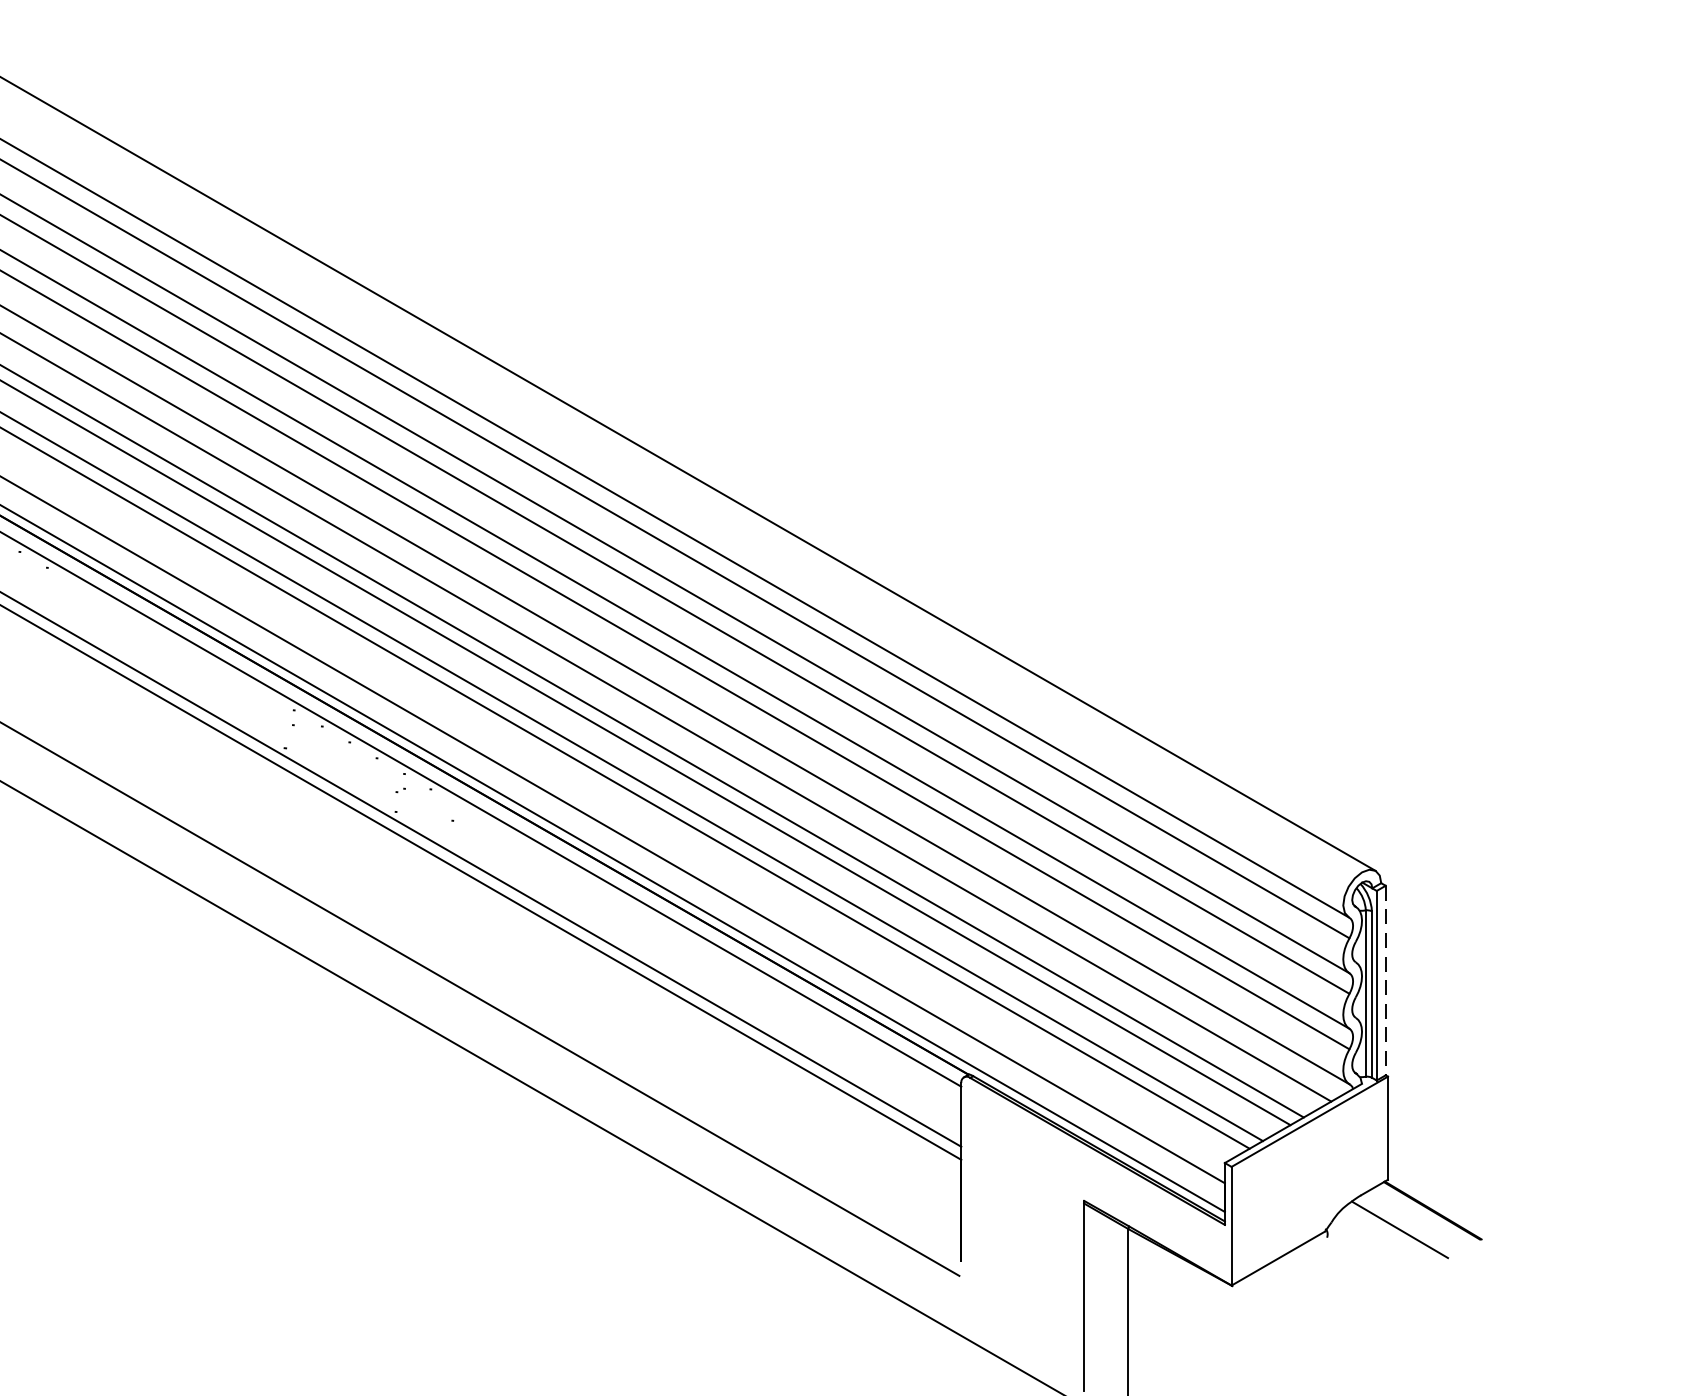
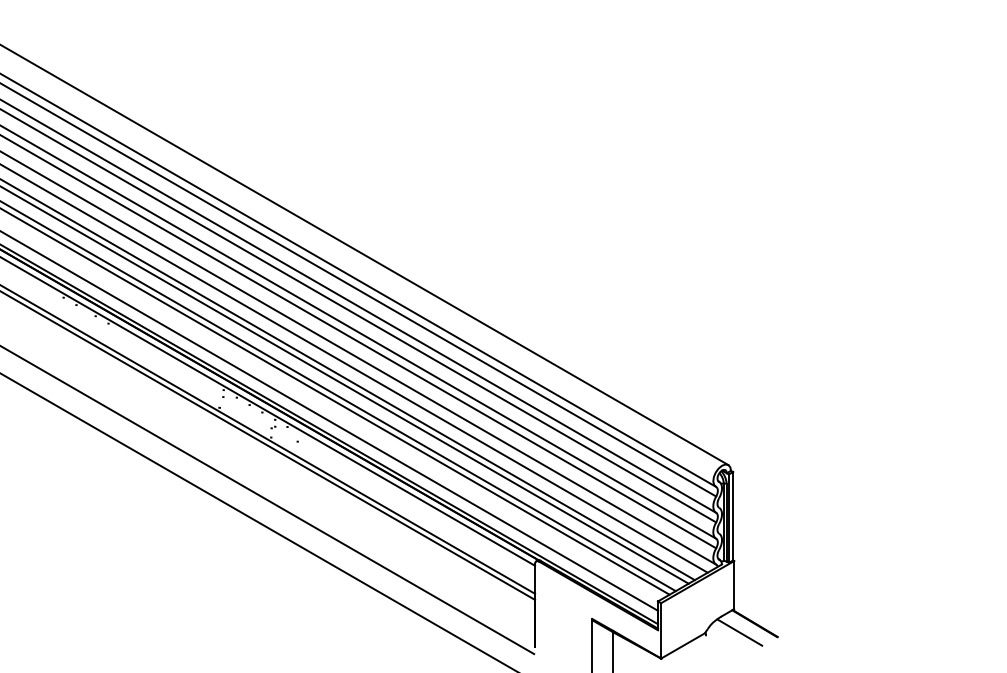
line: (1386, 981) -> (733, 516), dashed -> solid

